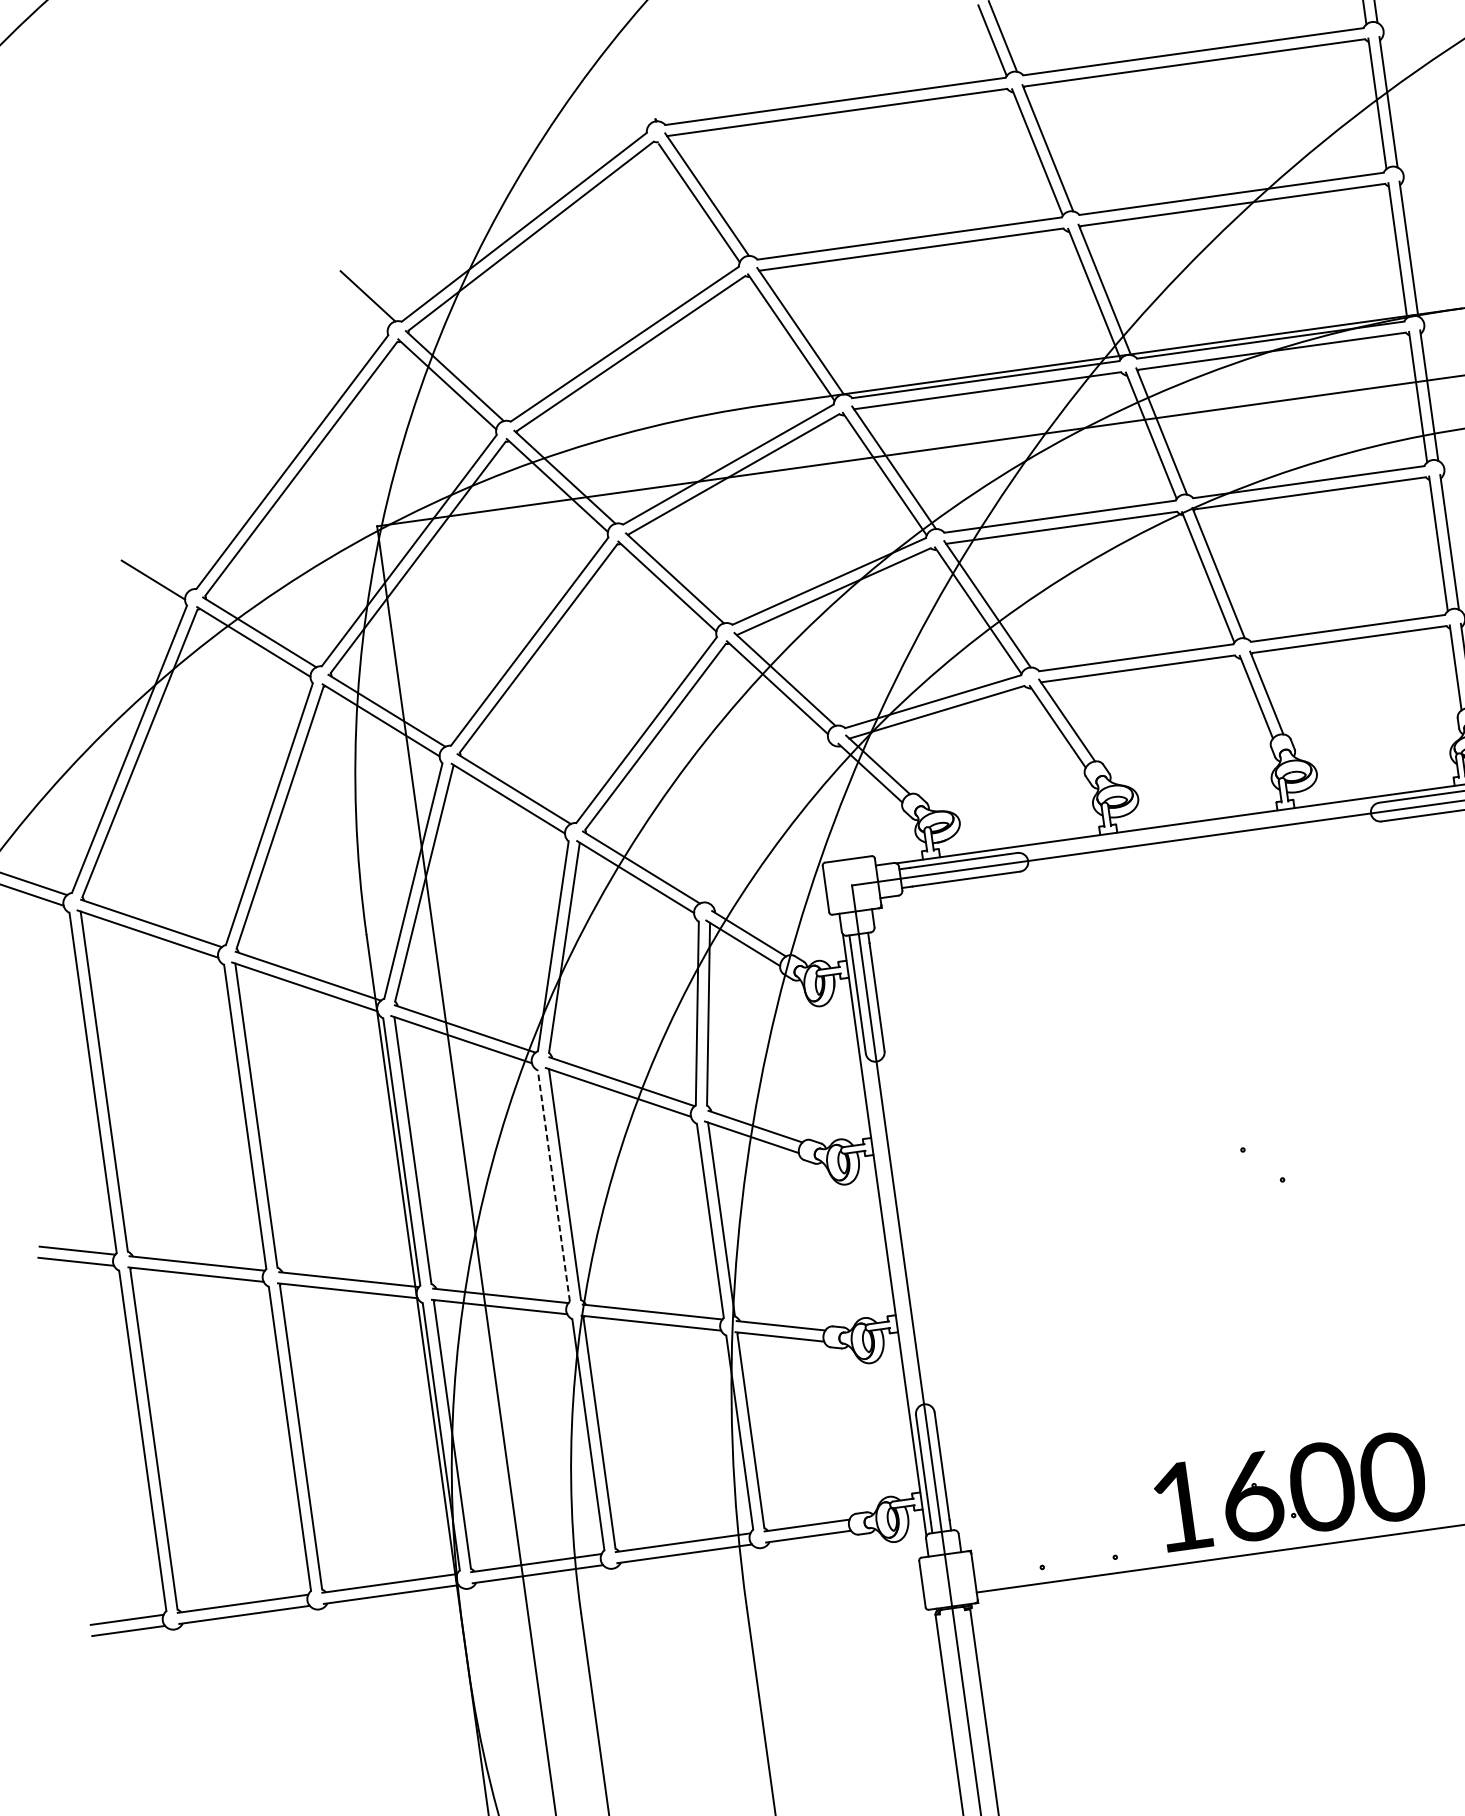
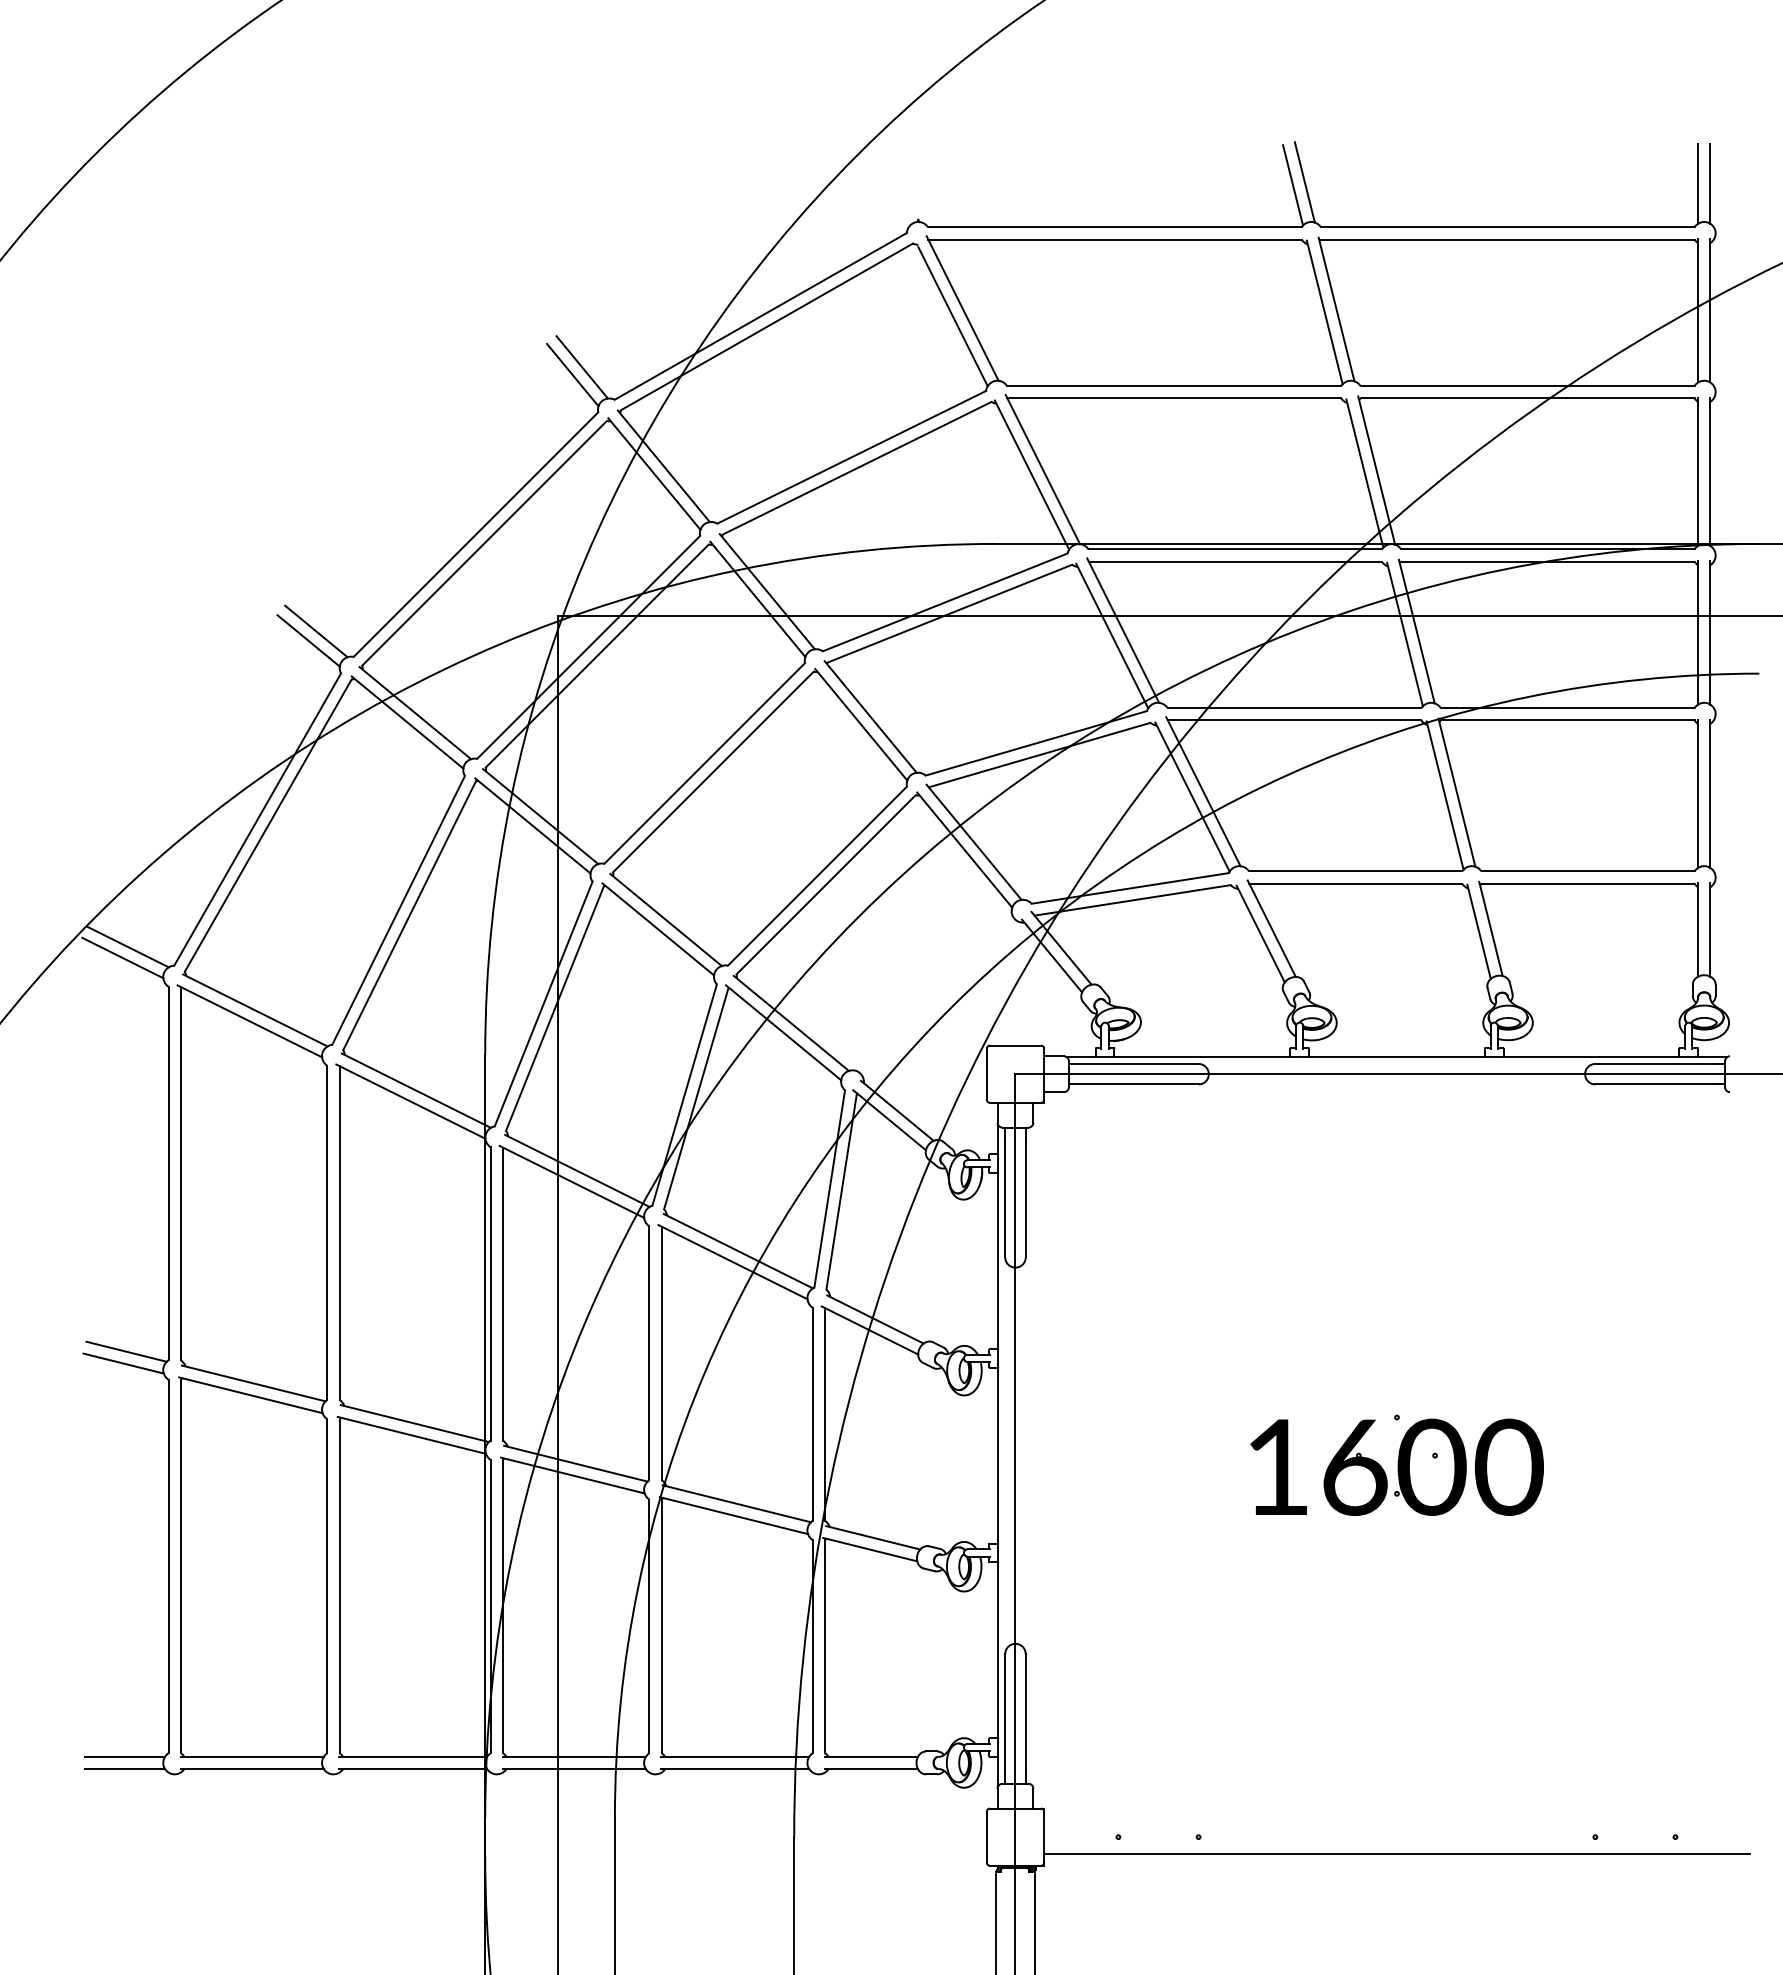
line: (360, 304) -> (572, 374), added
line: (159, 570) -> (316, 631), added
line: (553, 1186) -> (649, 1353), dashed -> solid
part: (1289, 1490) -> (1396, 1466), moved

